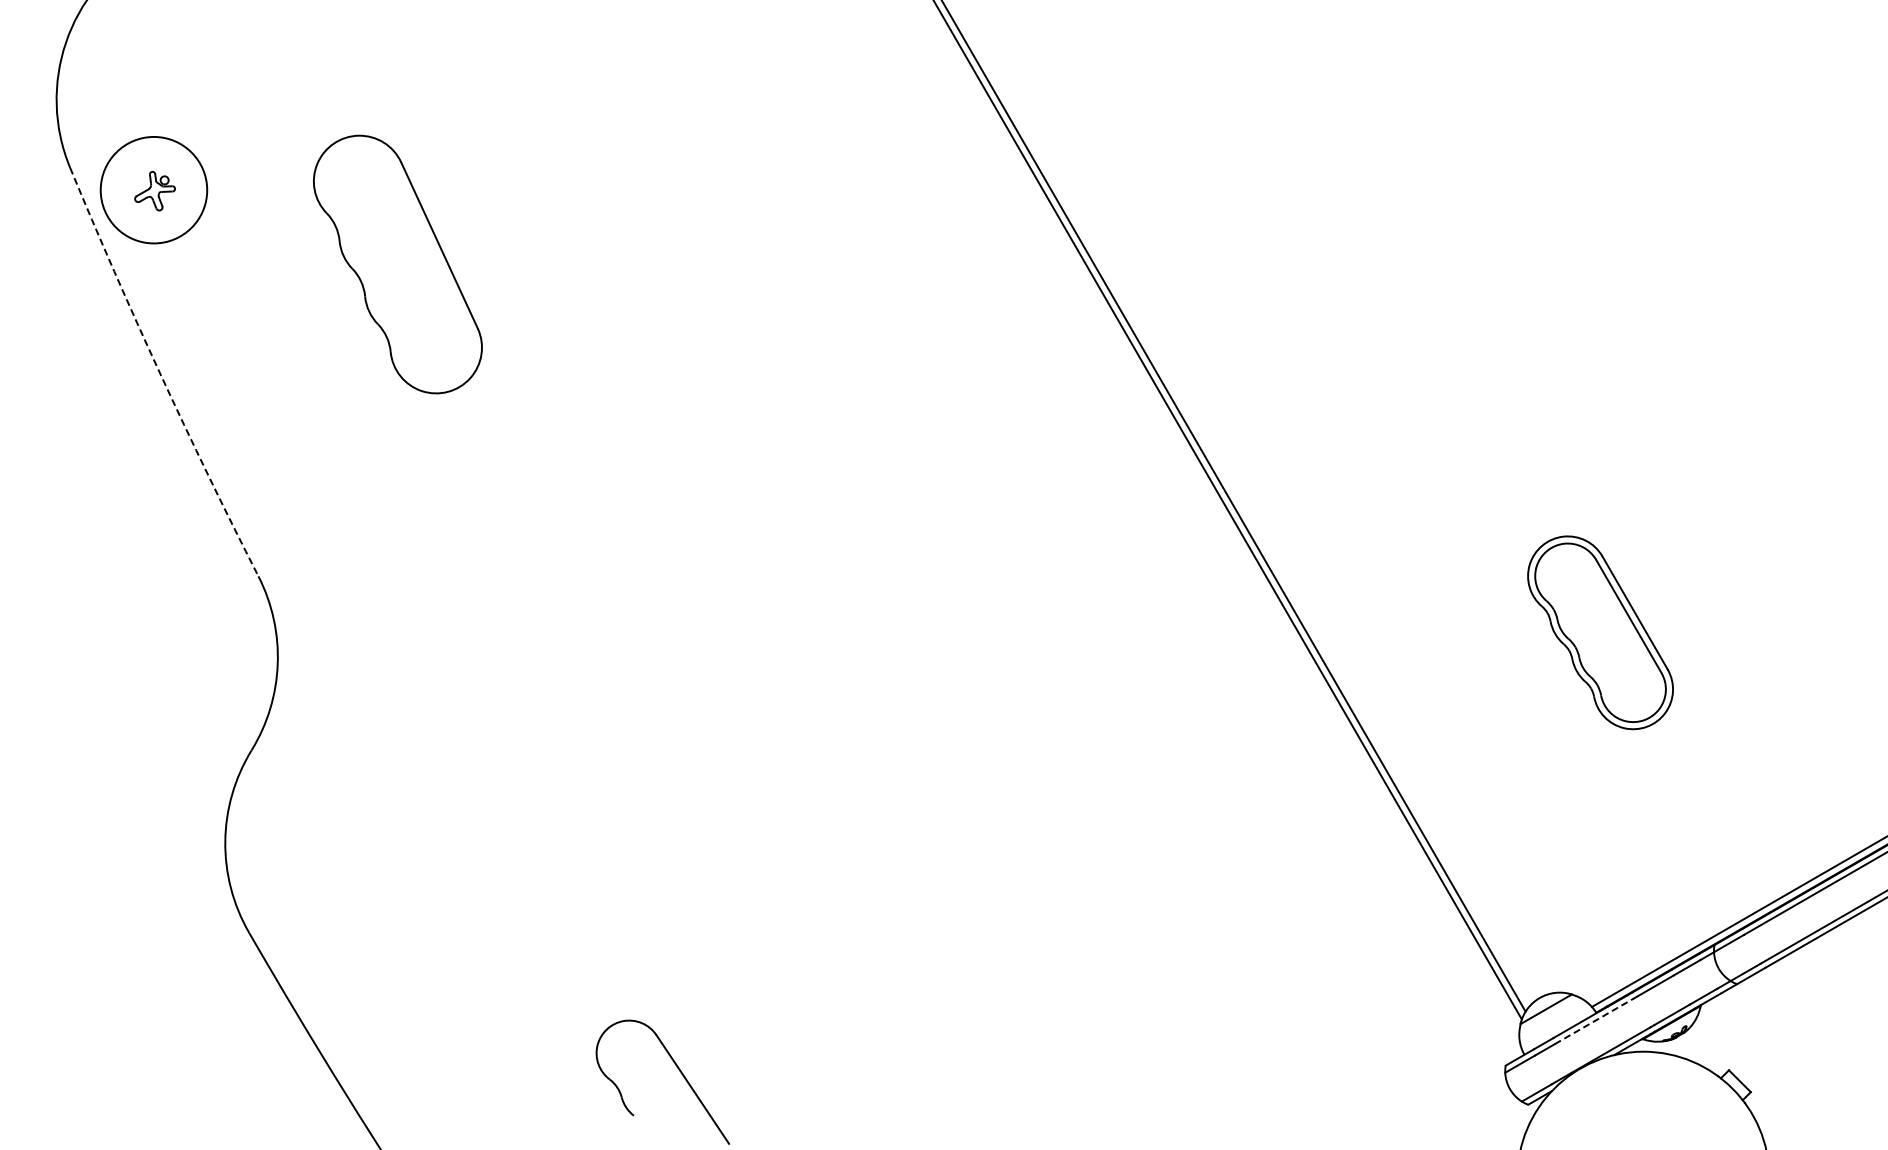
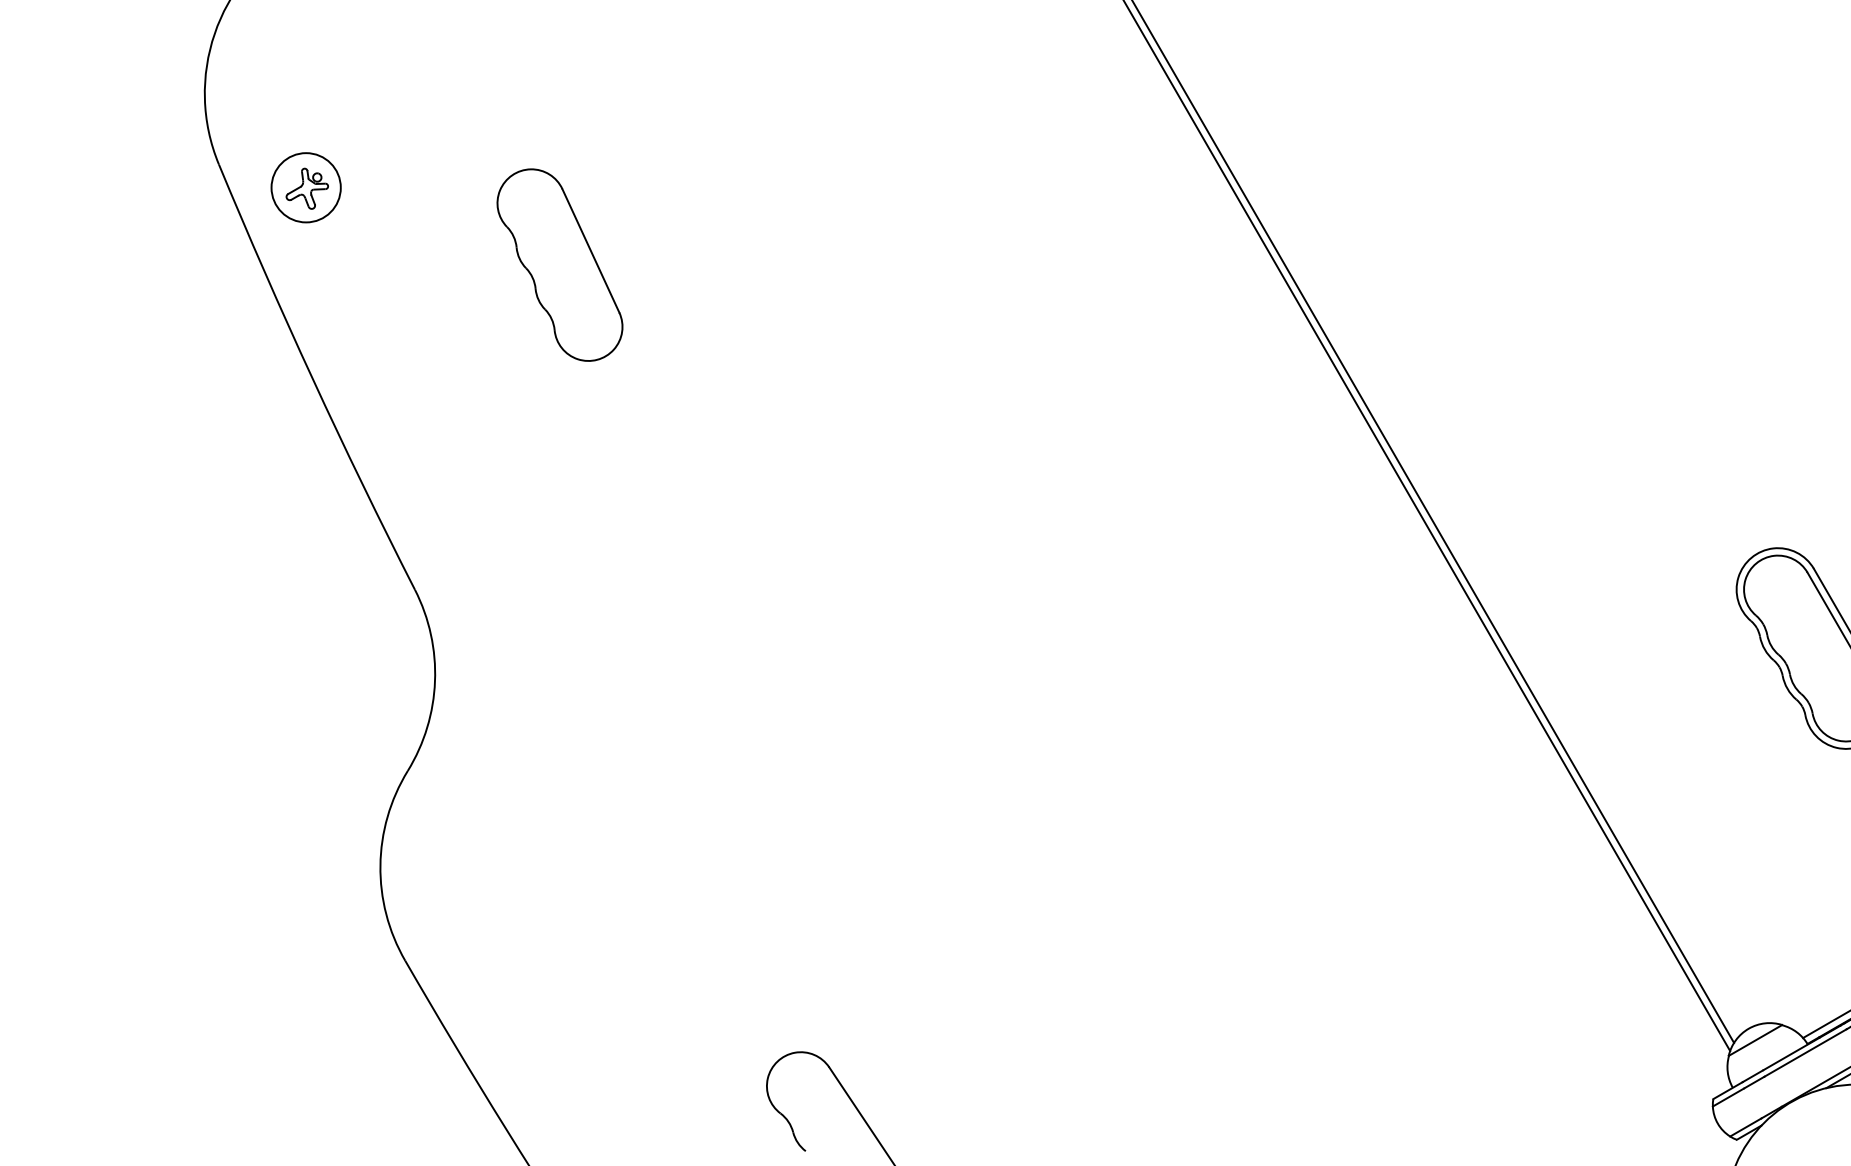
circle: (153, 189) -> (305, 187), size x0.62
part: (397, 264) -> (559, 265), size x0.71
arc: (160, 374) -> (312, 379), dashed -> solid
line: (1594, 1021) -> (1805, 1053), dashed -> solid

